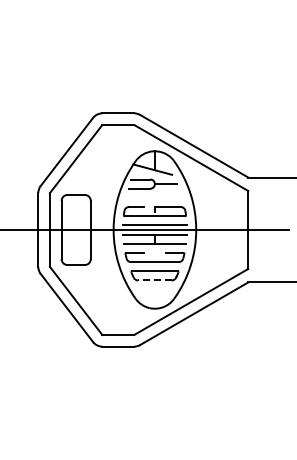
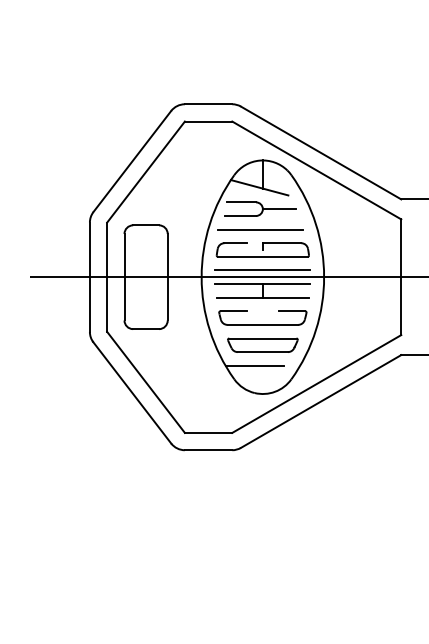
line: (153, 197) -> (260, 229), added
line: (154, 280) -> (262, 352), dashed -> solid
line: (149, 289) -> (254, 365), added

